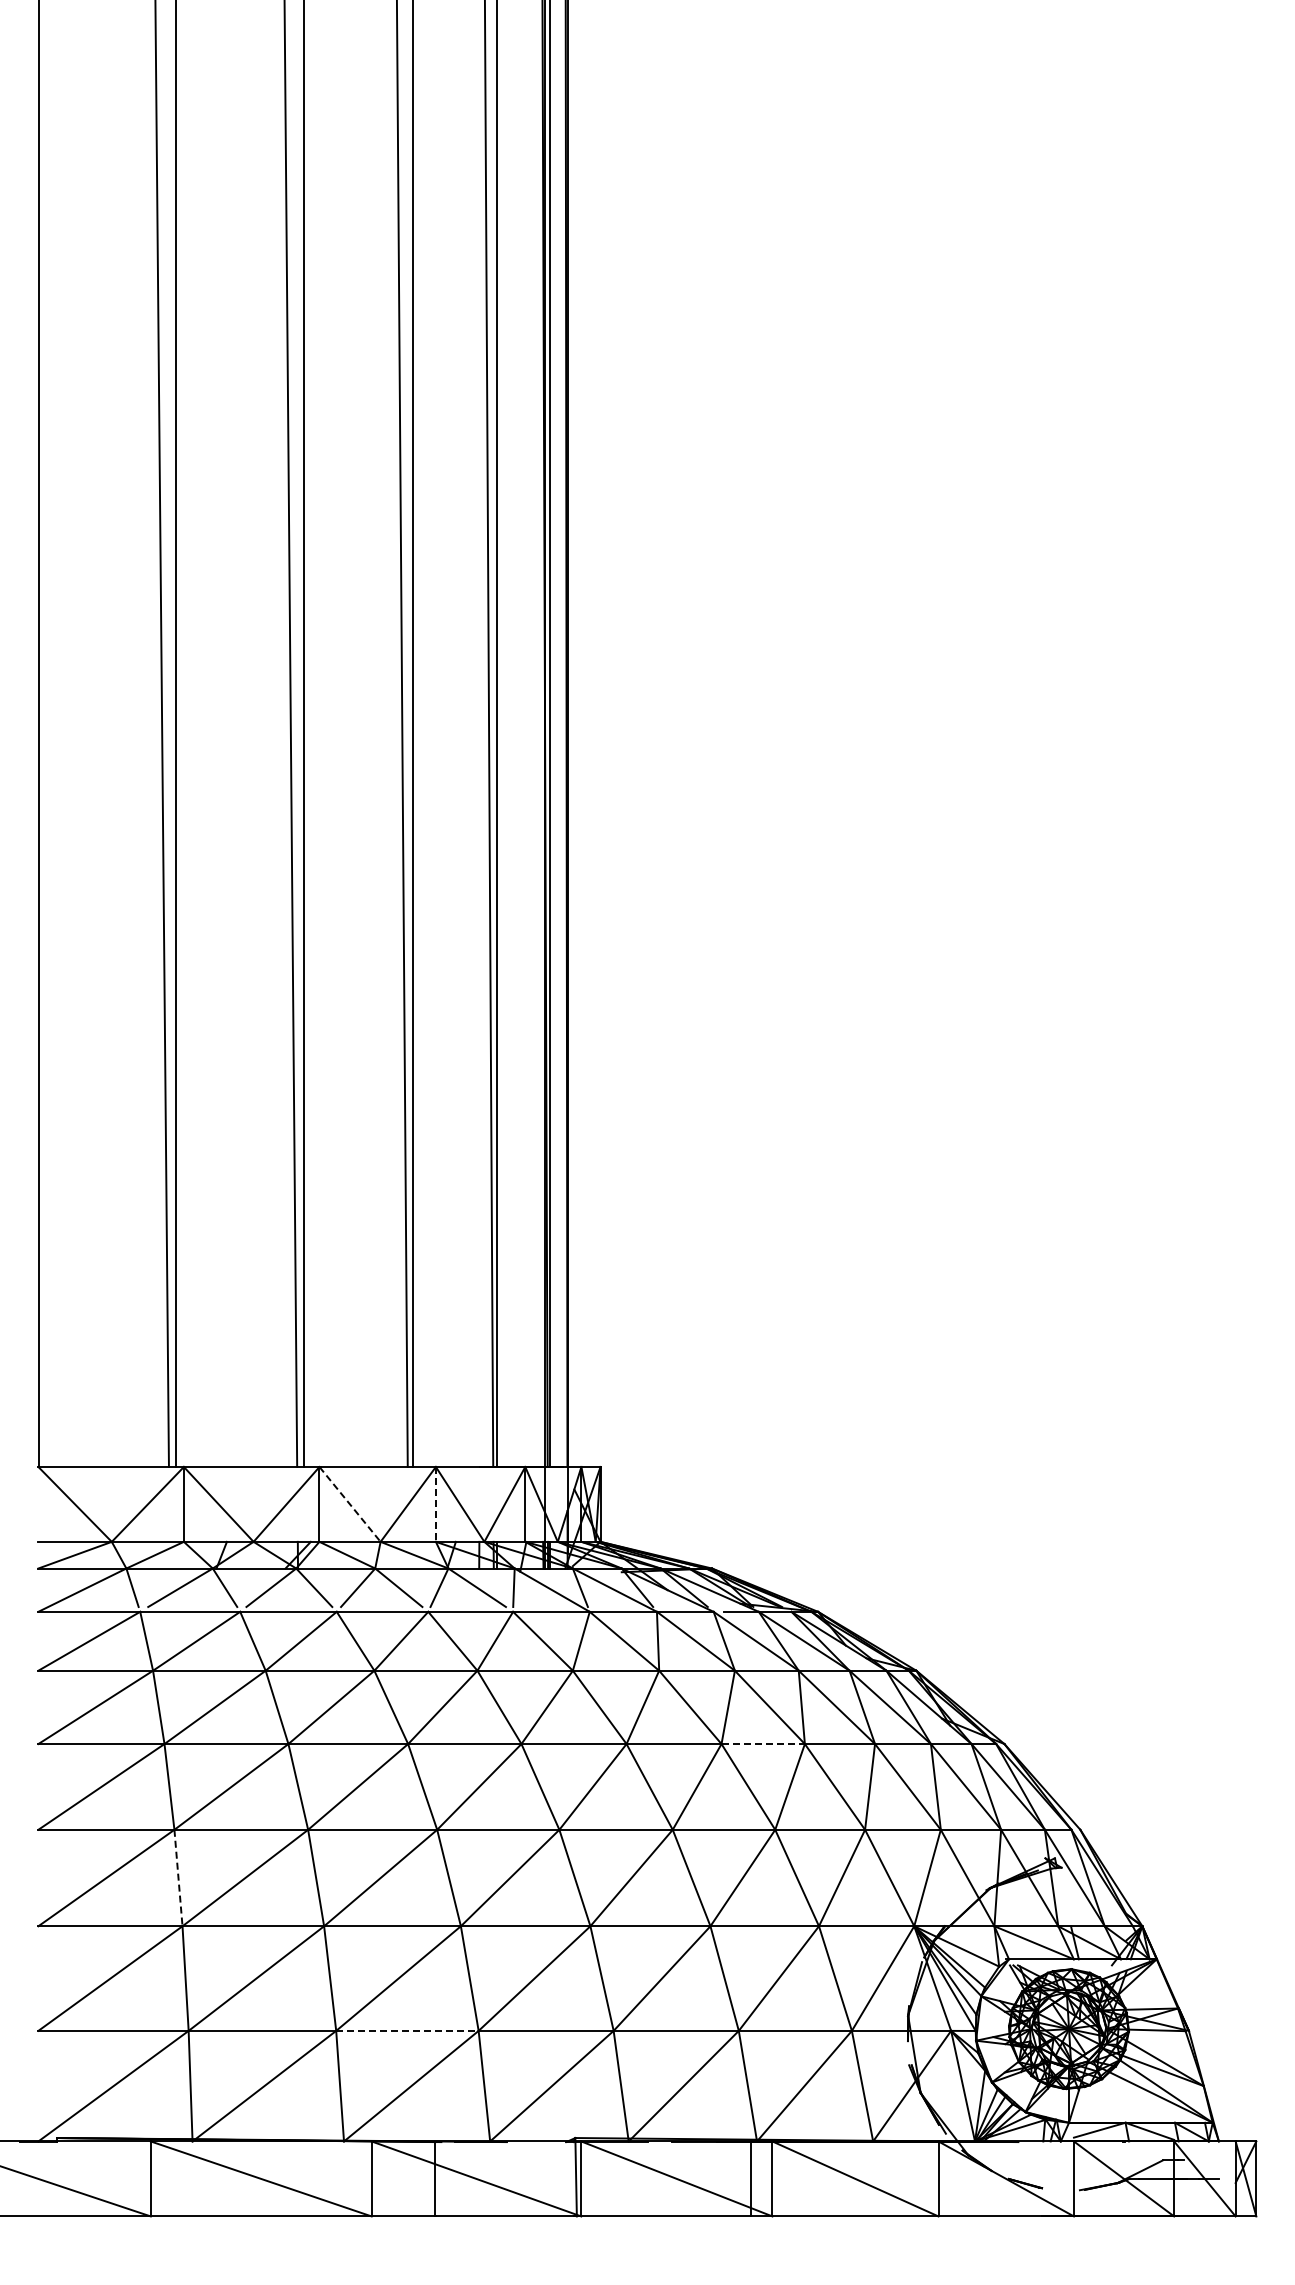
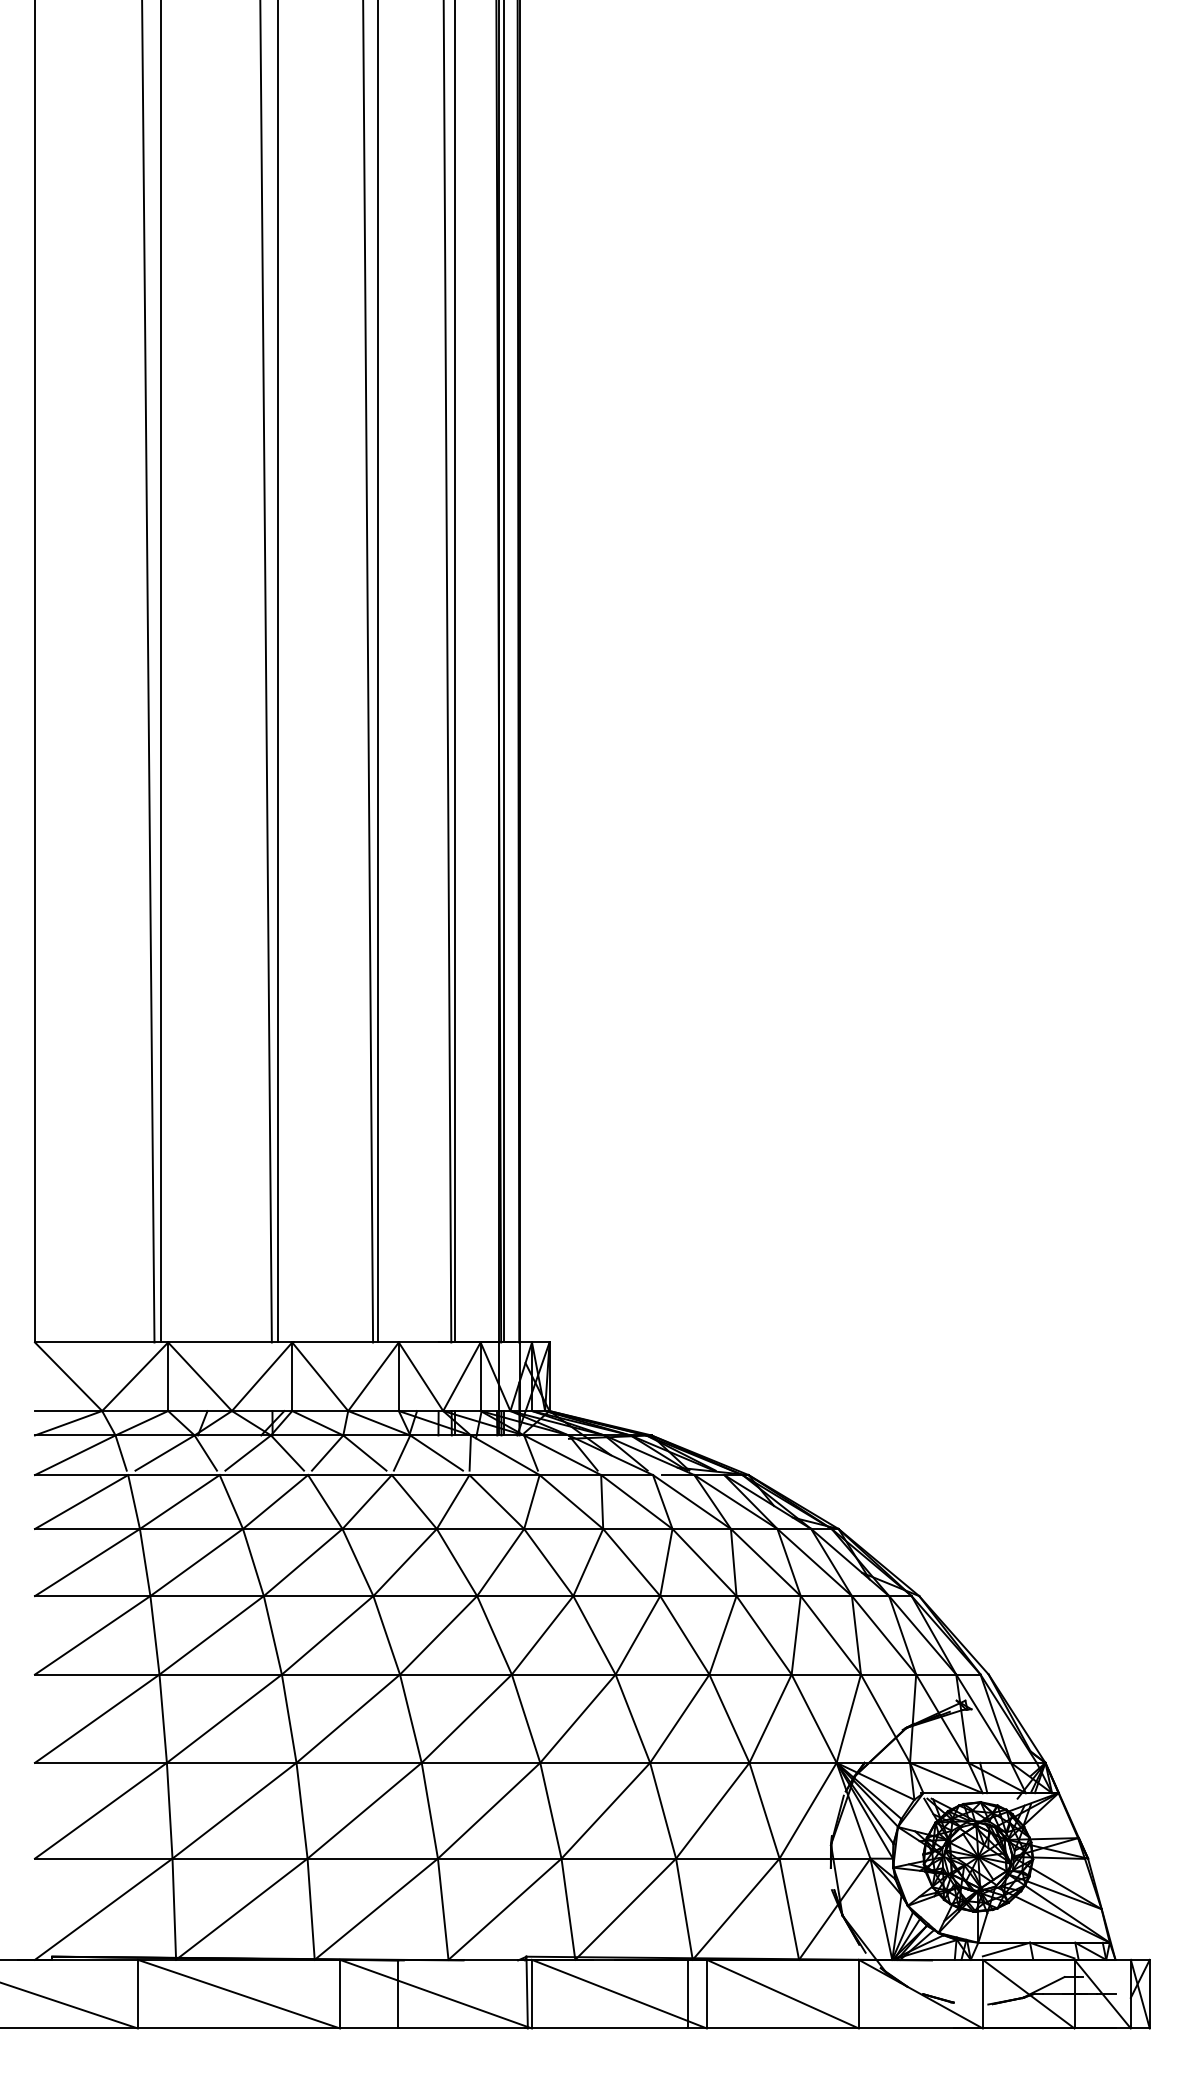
line: (350, 1504) -> (320, 1376), dashed -> solid
line: (435, 1504) -> (398, 1376), dashed -> solid
line: (763, 1744) -> (698, 1596), dashed -> solid
line: (178, 1878) -> (163, 1719), dashed -> solid
line: (407, 2030) -> (372, 1858), dashed -> solid

